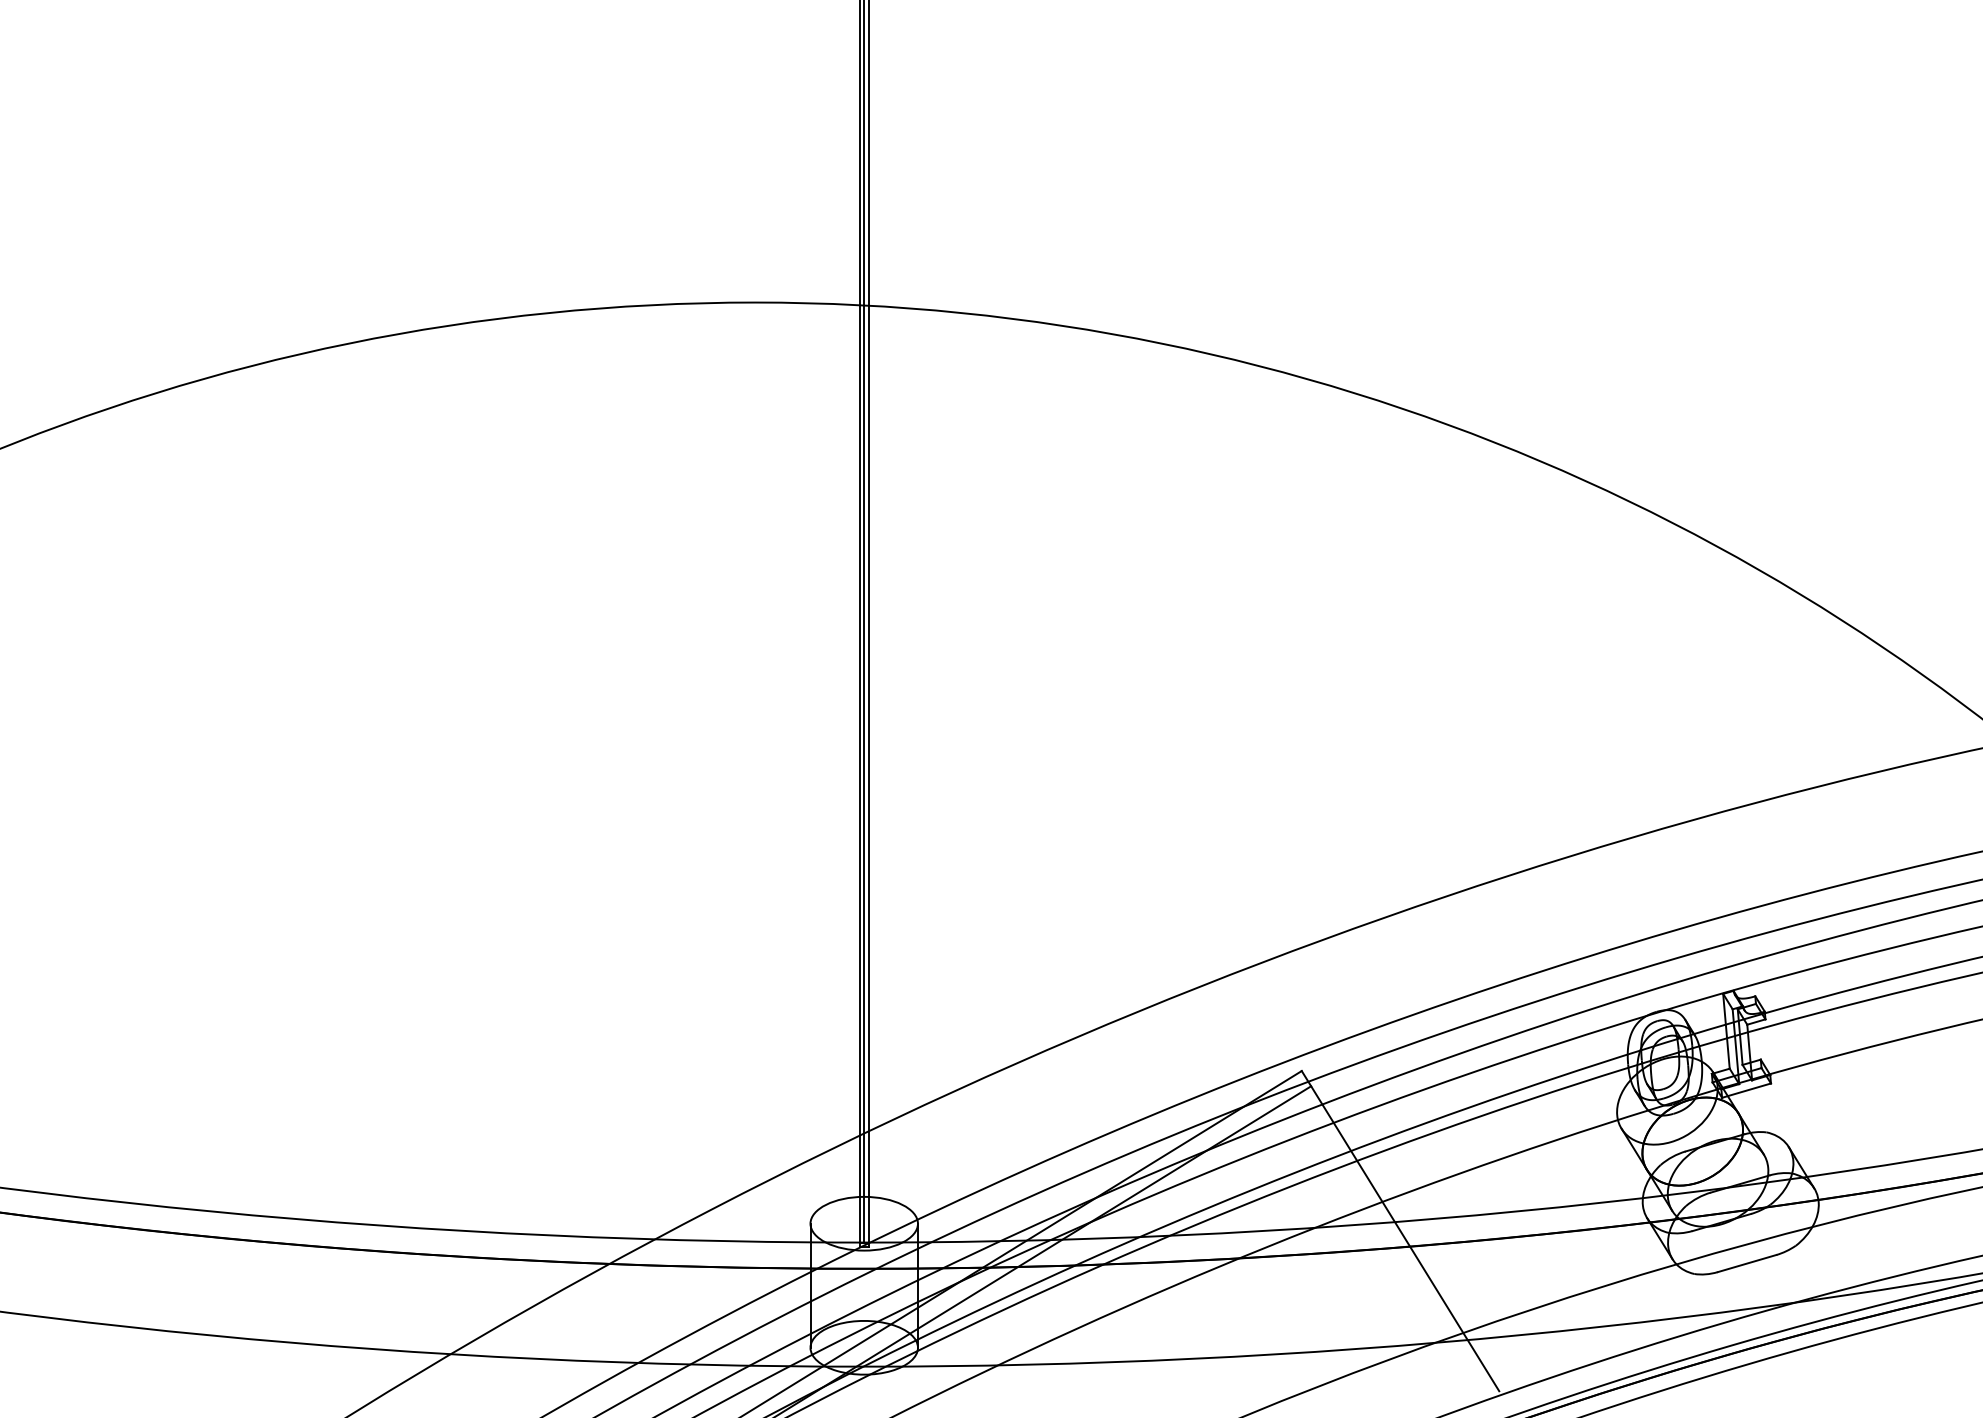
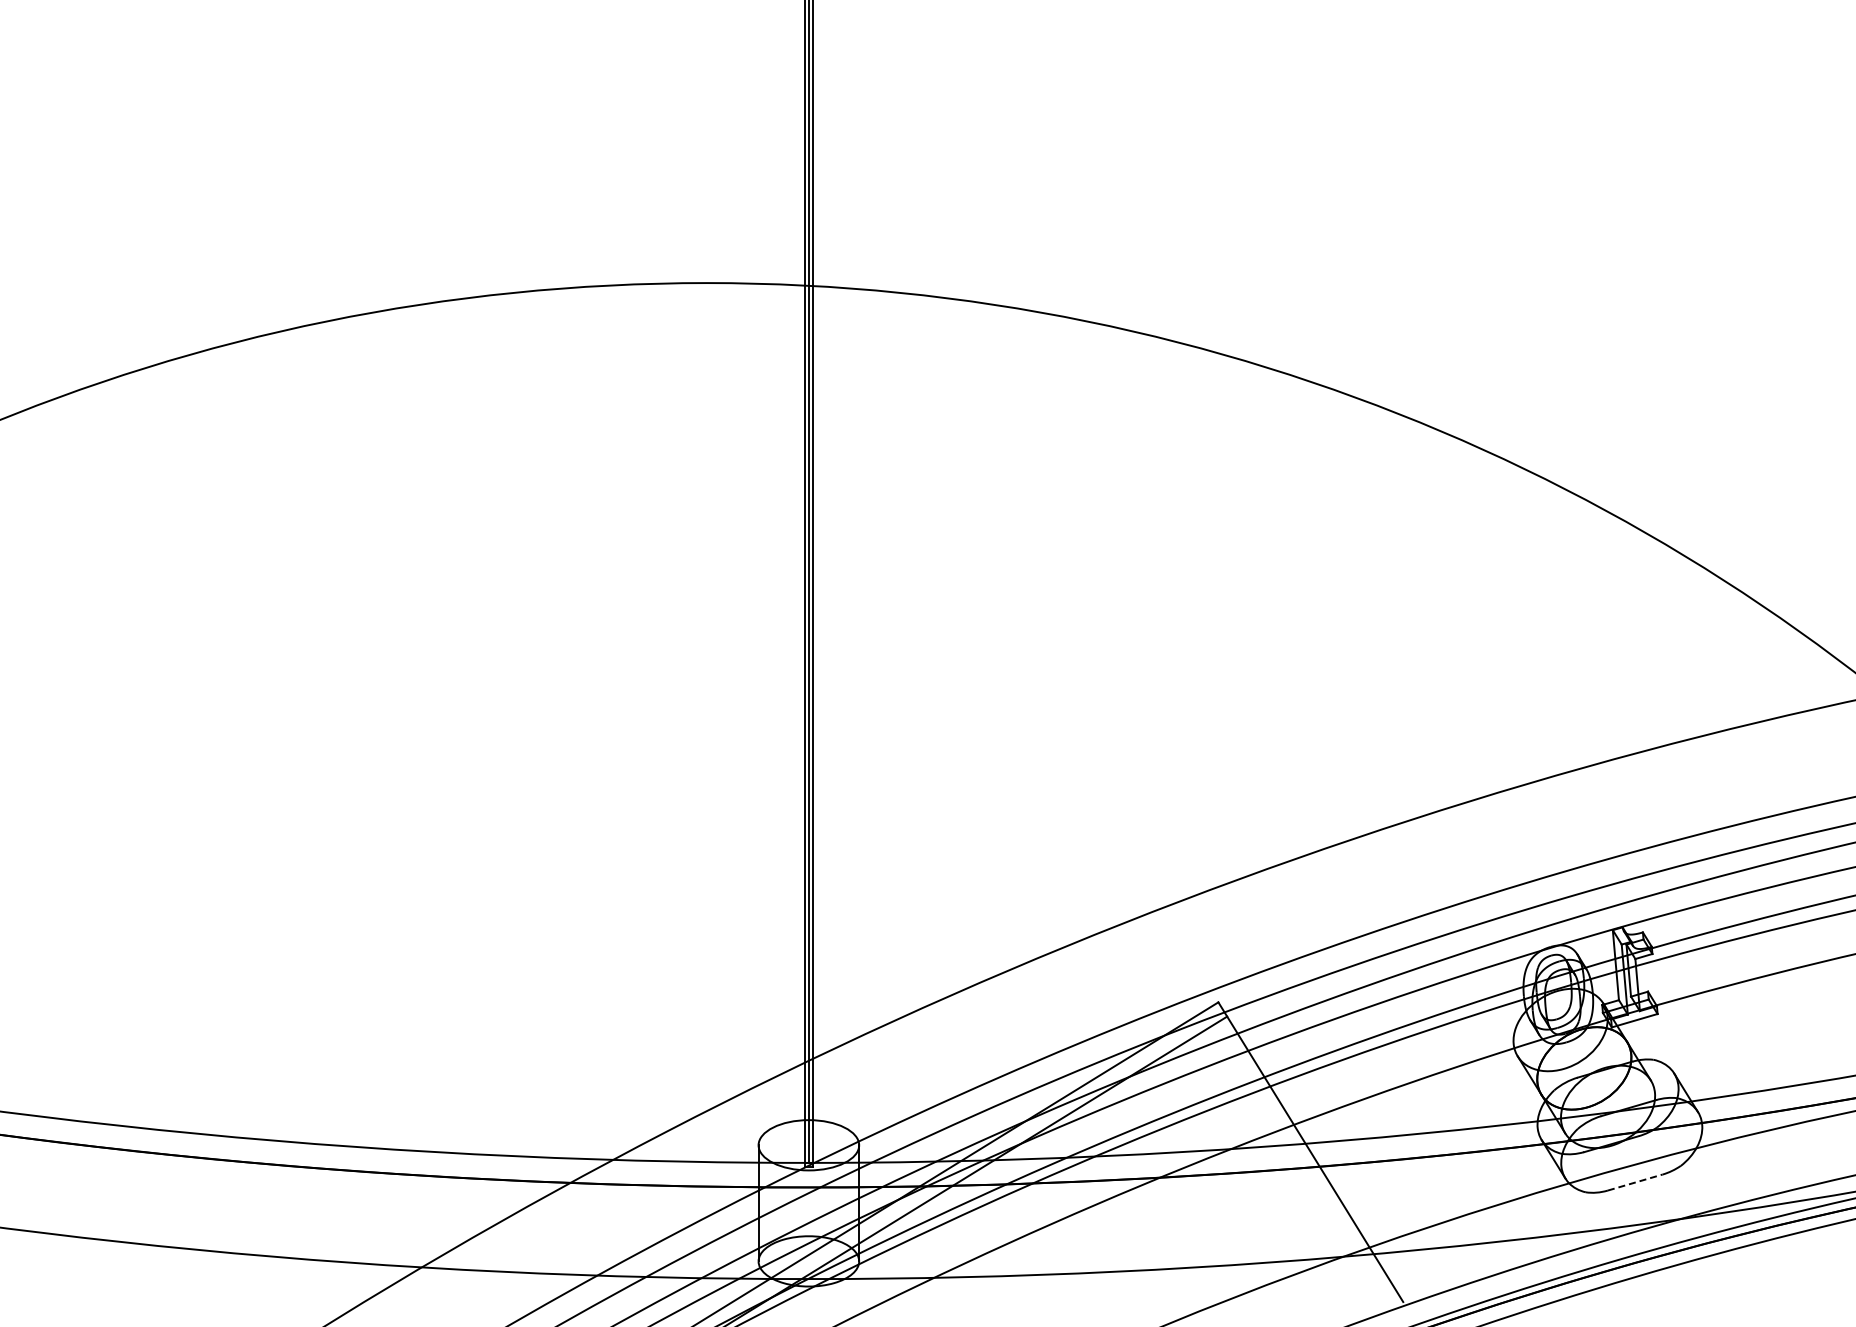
line: (1747, 1263) -> (1635, 1182), solid -> dashed

